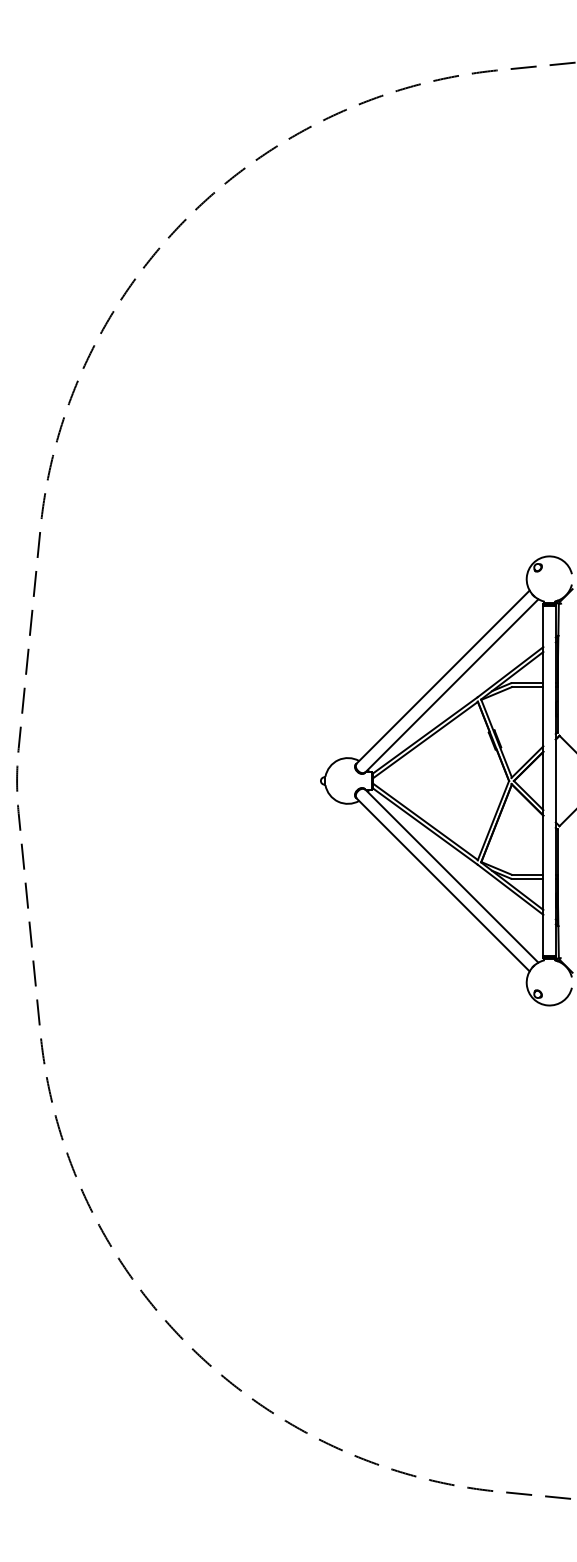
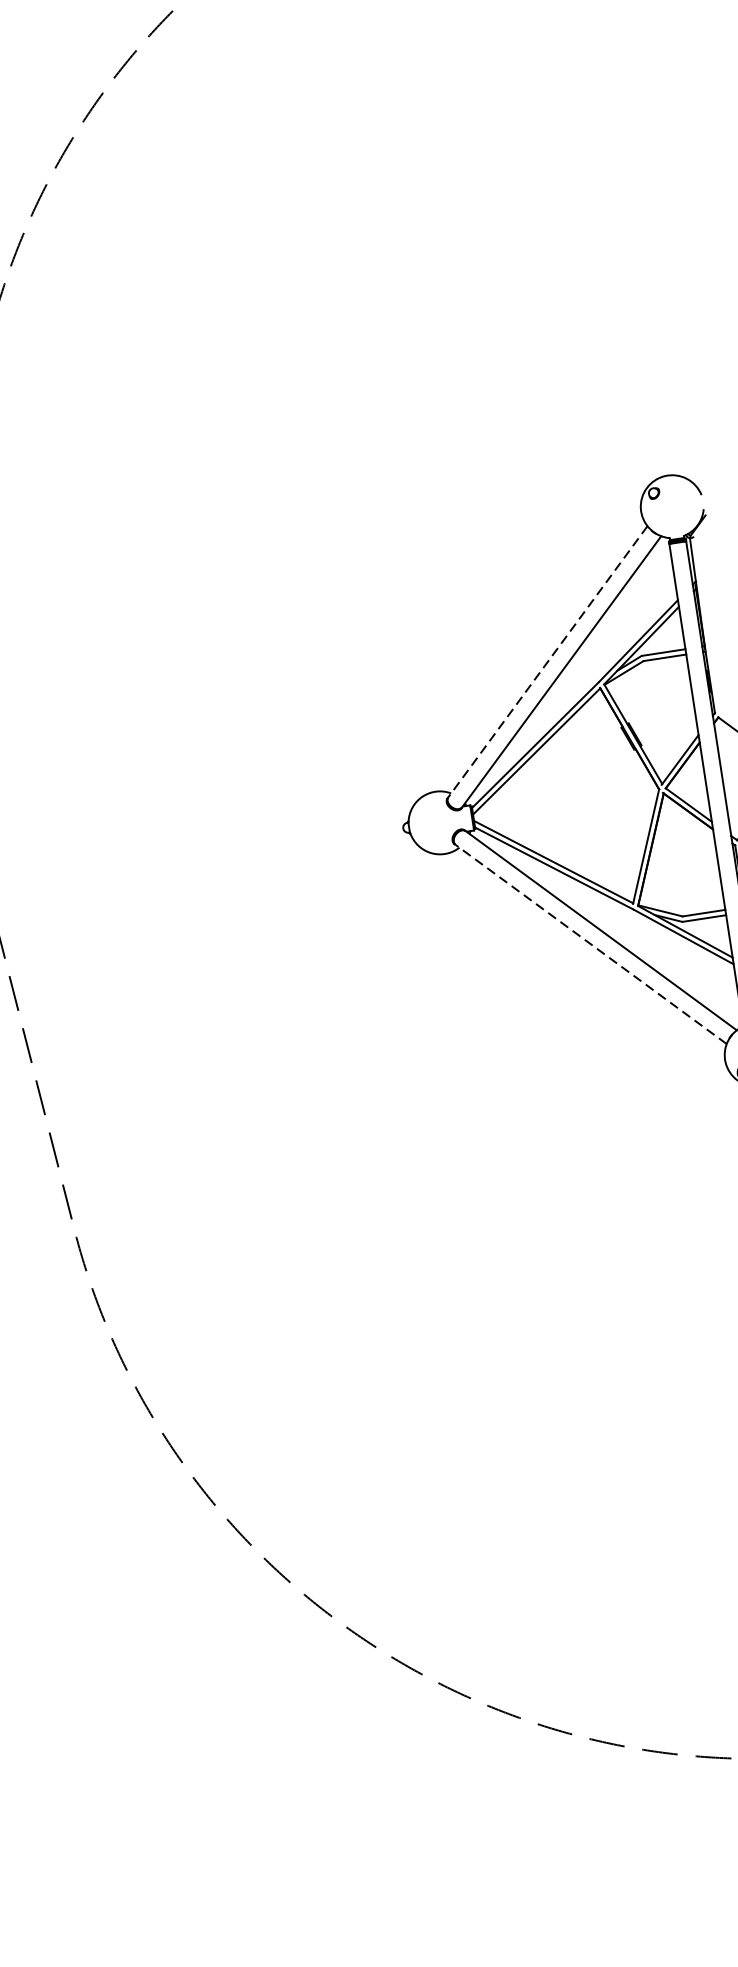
line: (442, 677) -> (547, 662), solid -> dashed
line: (442, 884) -> (590, 943), solid -> dashed

